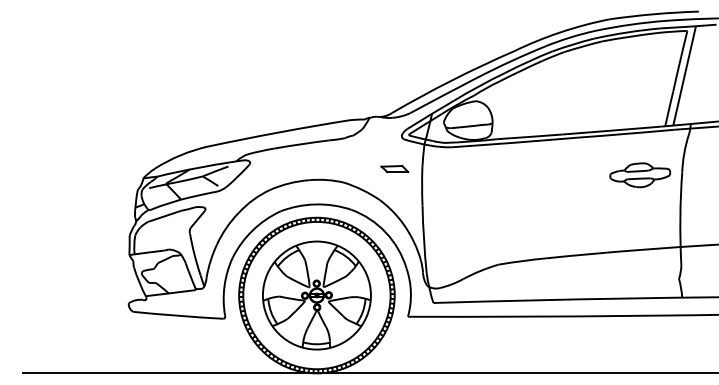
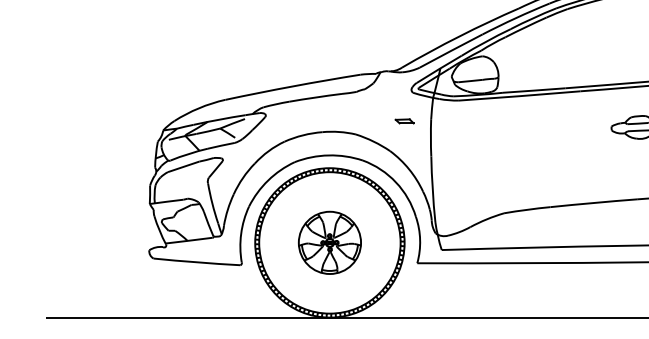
part: (394, 168) -> (404, 120), size x0.7
part: (316, 295) -> (329, 242), size x0.6

